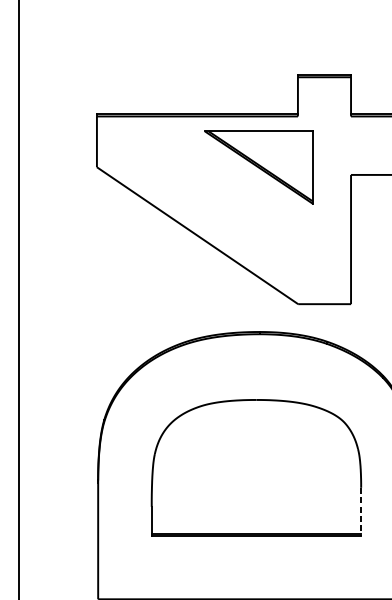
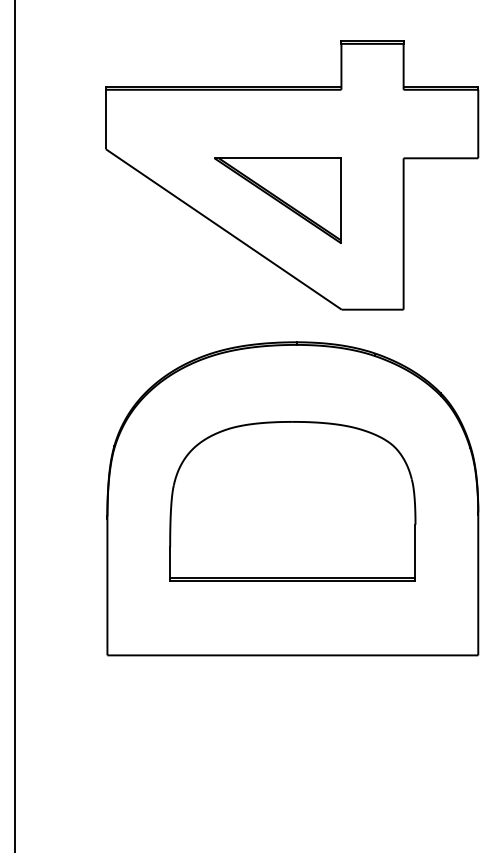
part: (258, 167) -> (277, 200), moved
line: (361, 511) -> (415, 552), dashed -> solid

